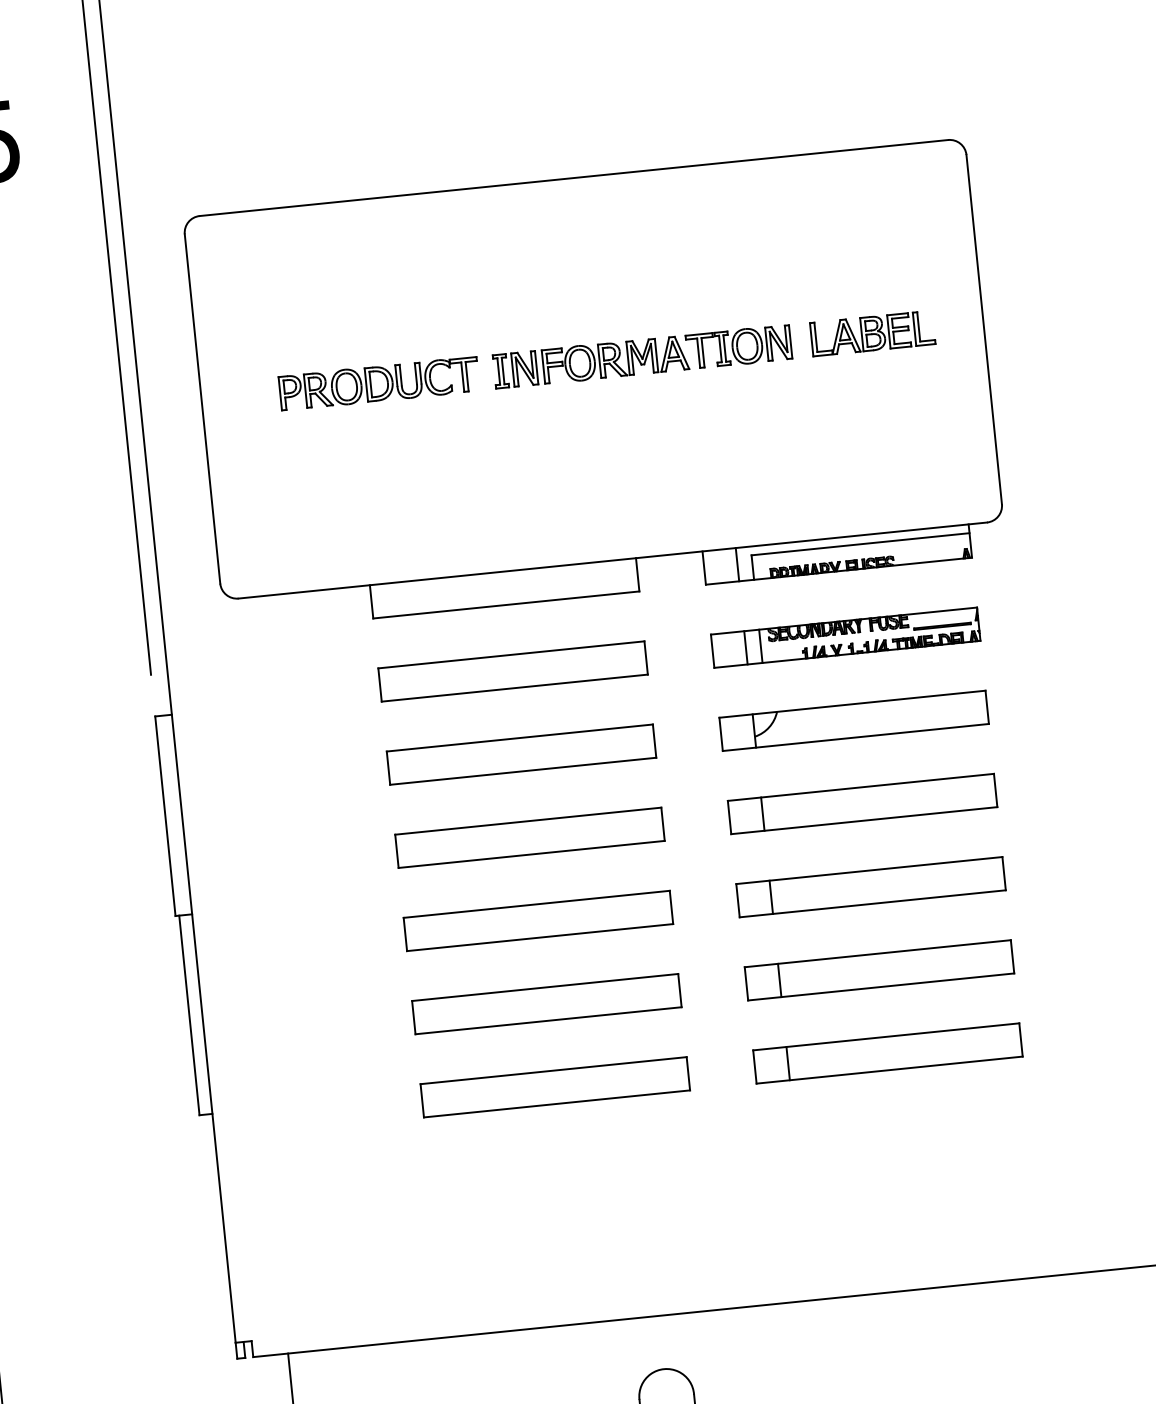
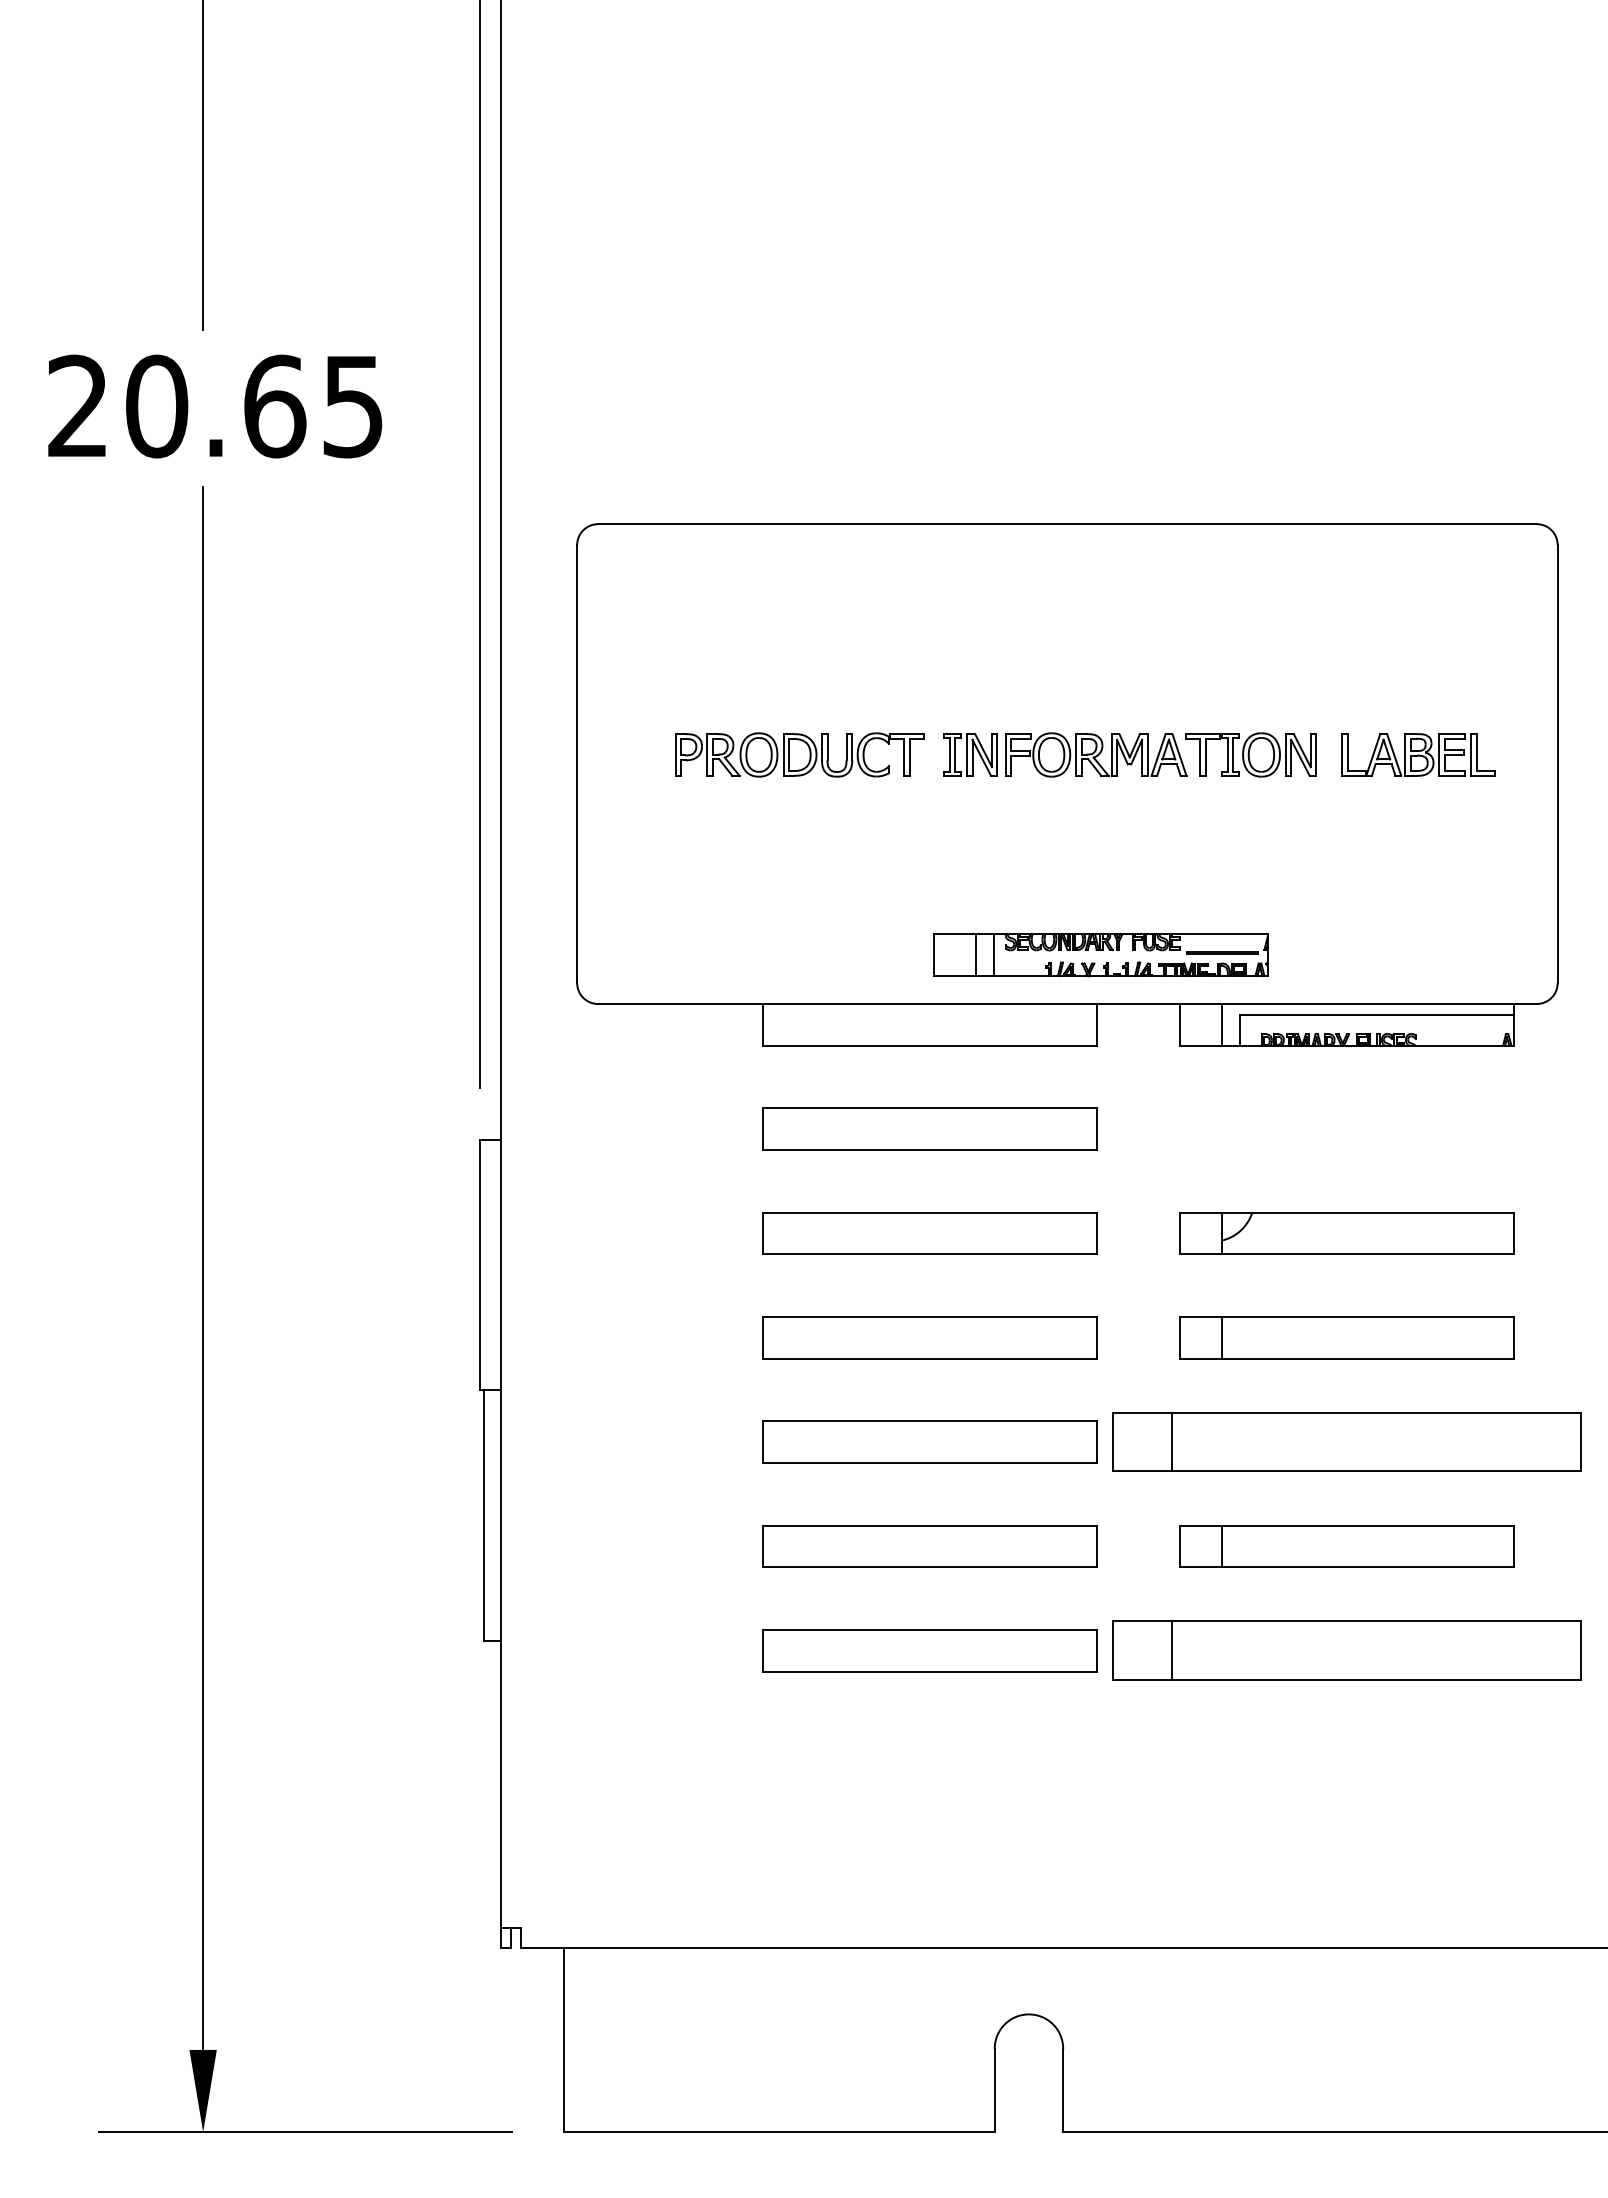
part: (845, 638) -> (1100, 955), moved
part: (870, 886) -> (1346, 1441), size x1.4
part: (887, 1053) -> (1346, 1650), size x1.4

